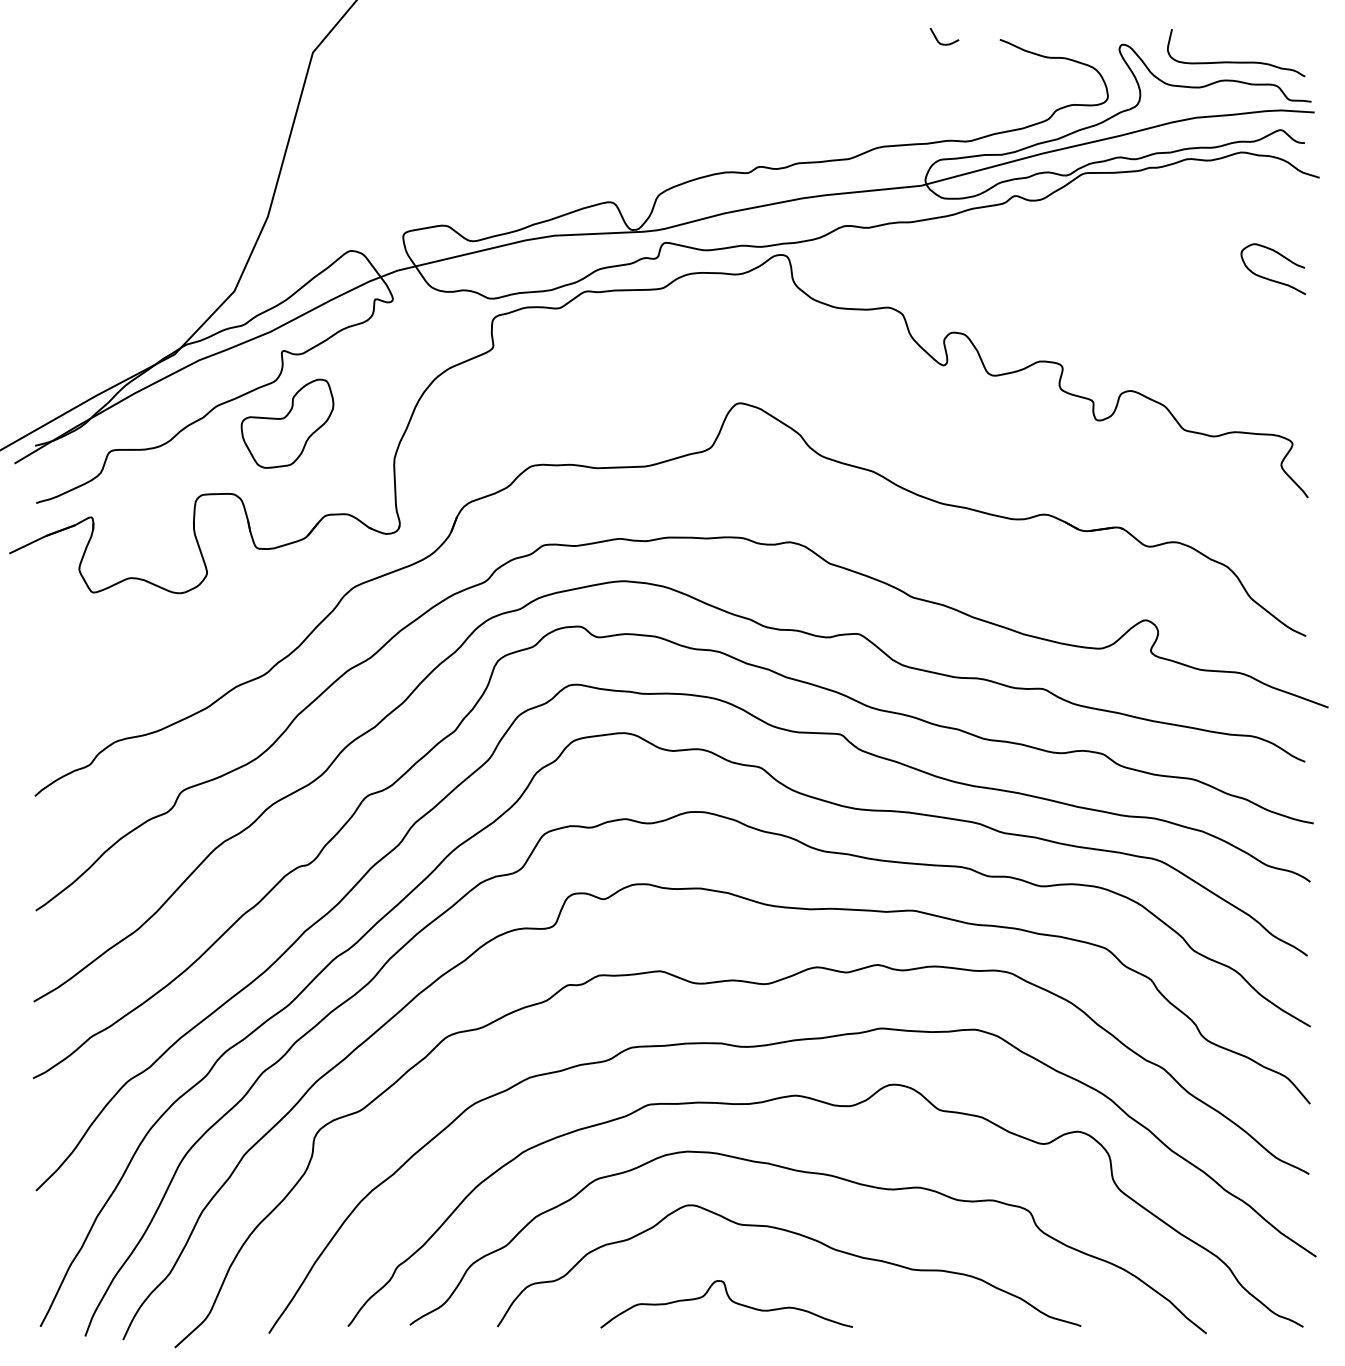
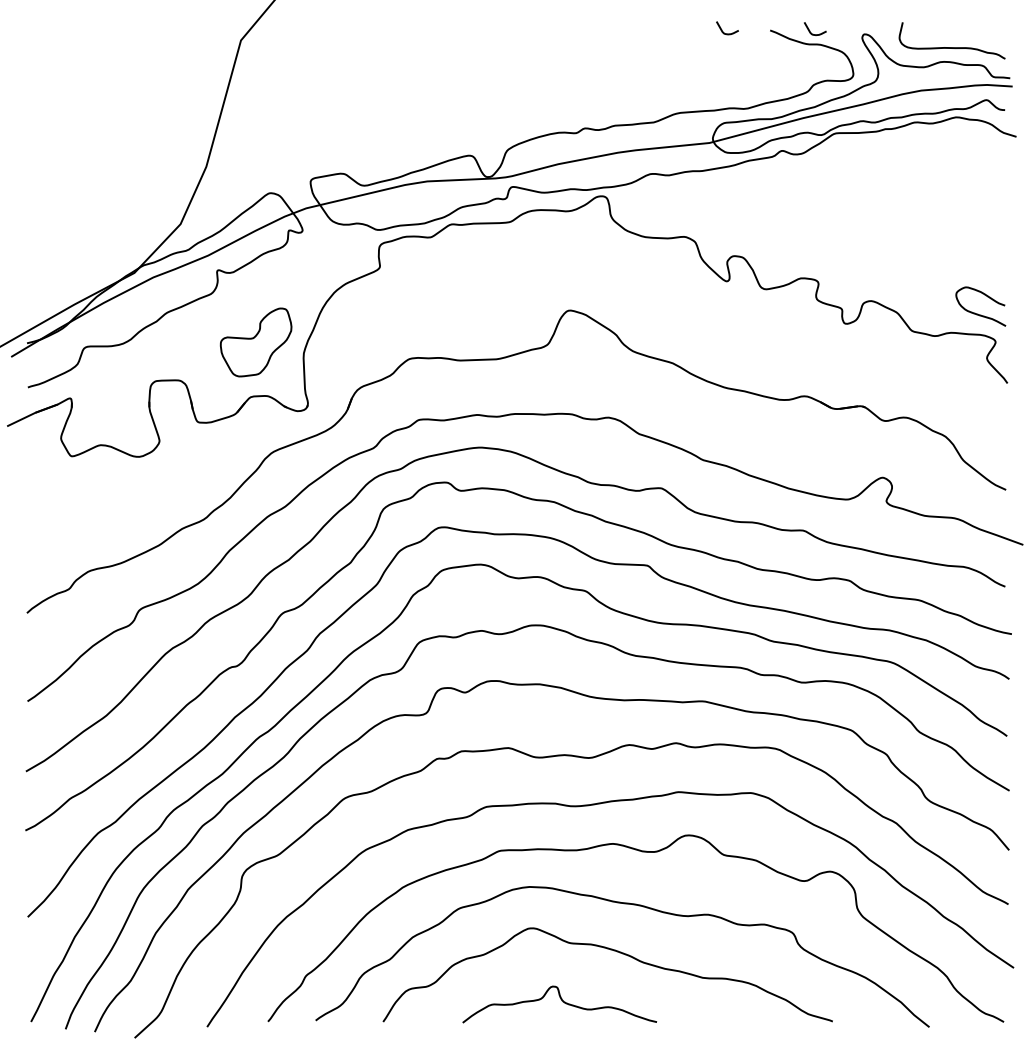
curve: (1058, 44) -> (815, 34), added
curve: (1269, 278) -> (977, 313), moved
part: (287, 423) -> (256, 342), moved

